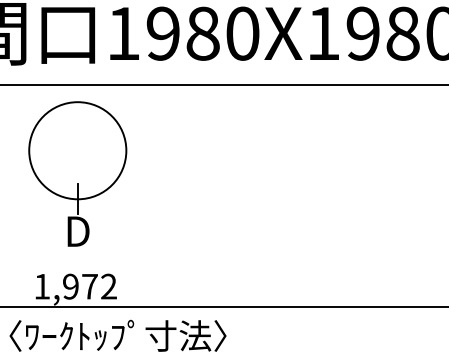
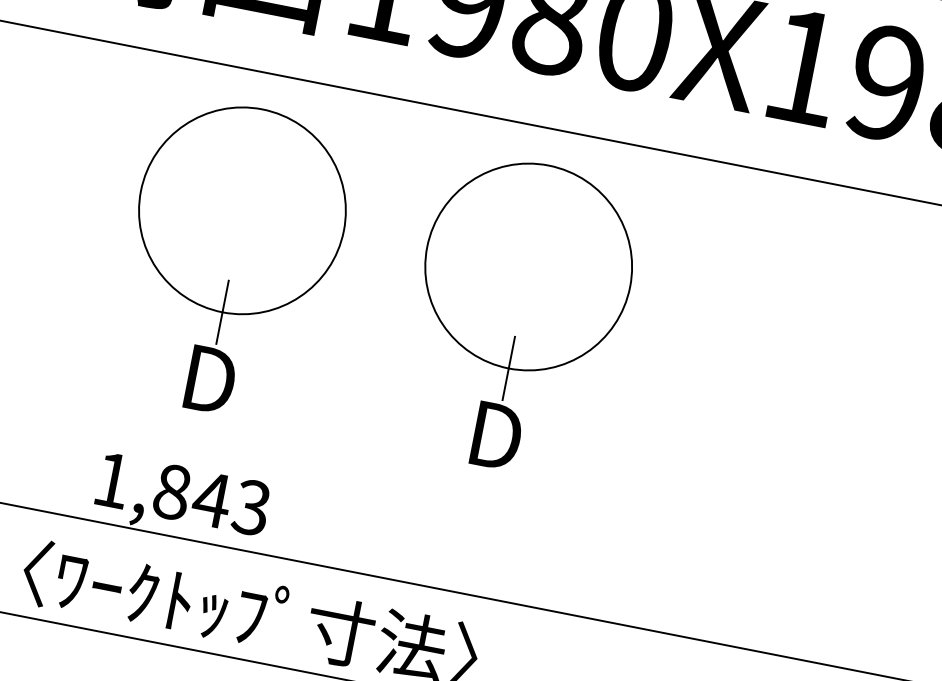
part: (214, 173) -> (518, 314), added
text: (89, 286) -> (211, 499), 1,972 -> 1,843

